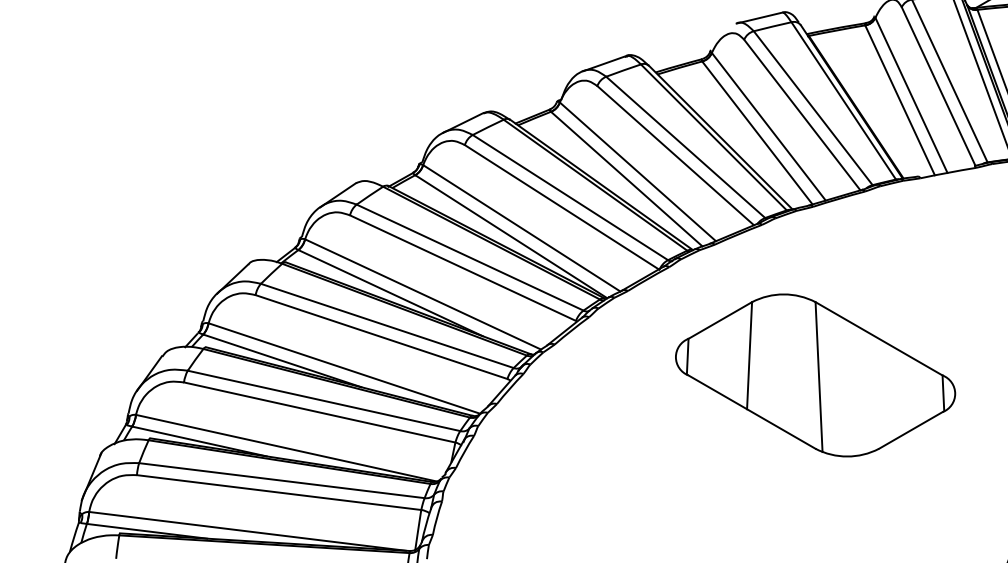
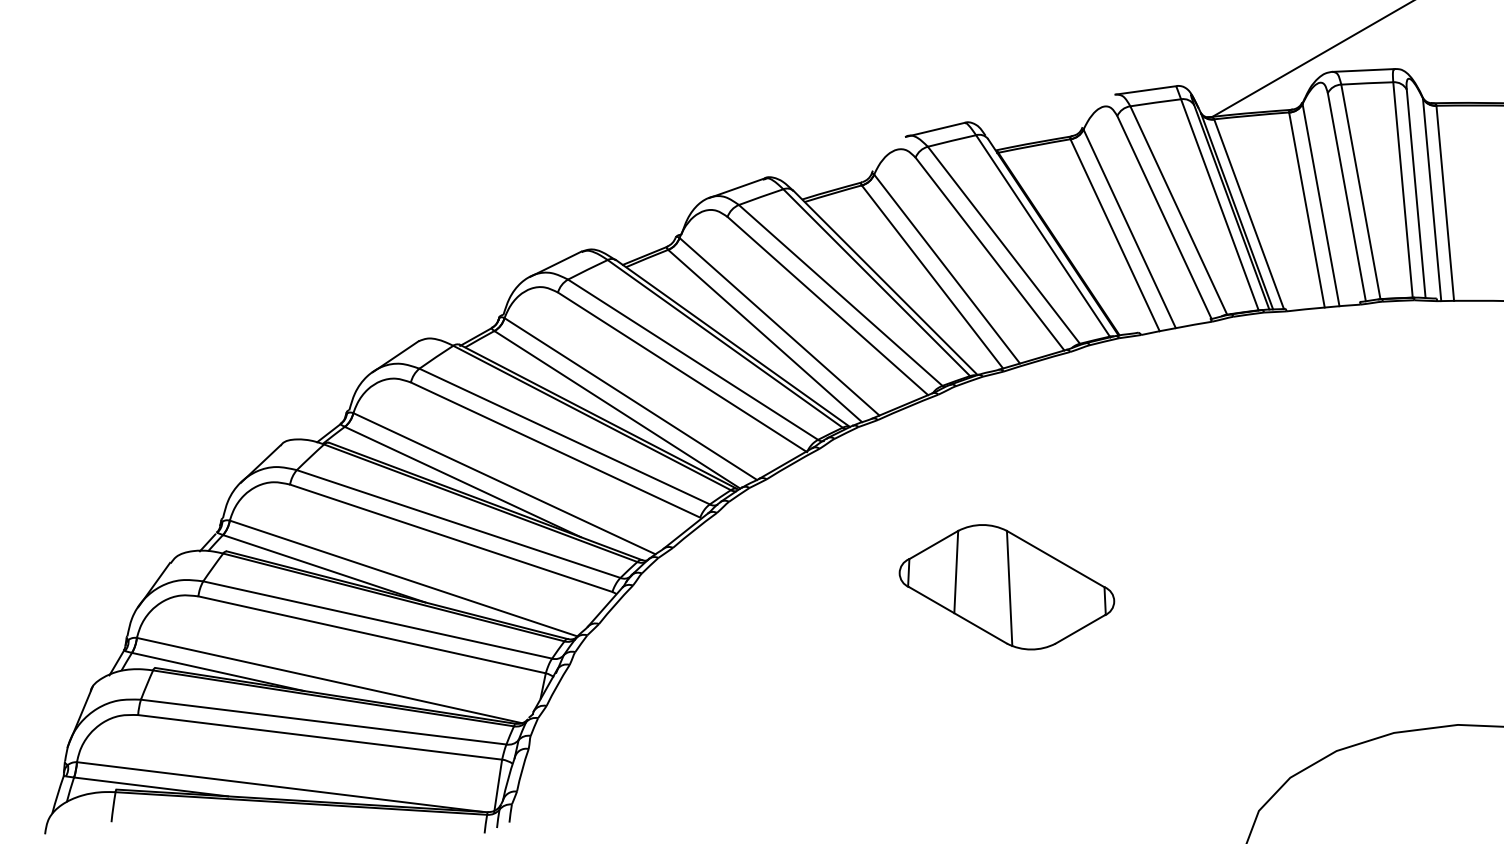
part: (815, 374) -> (1006, 586), size x0.6

